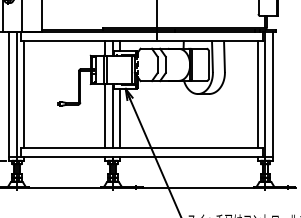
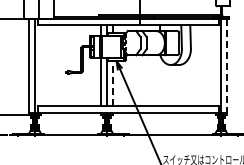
line: (24, 94) -> (40, 65), removed
line: (257, 94) -> (215, 65), removed
line: (272, 97) -> (226, 67), solid -> dashed
line: (120, 118) -> (112, 83), solid -> dashed

